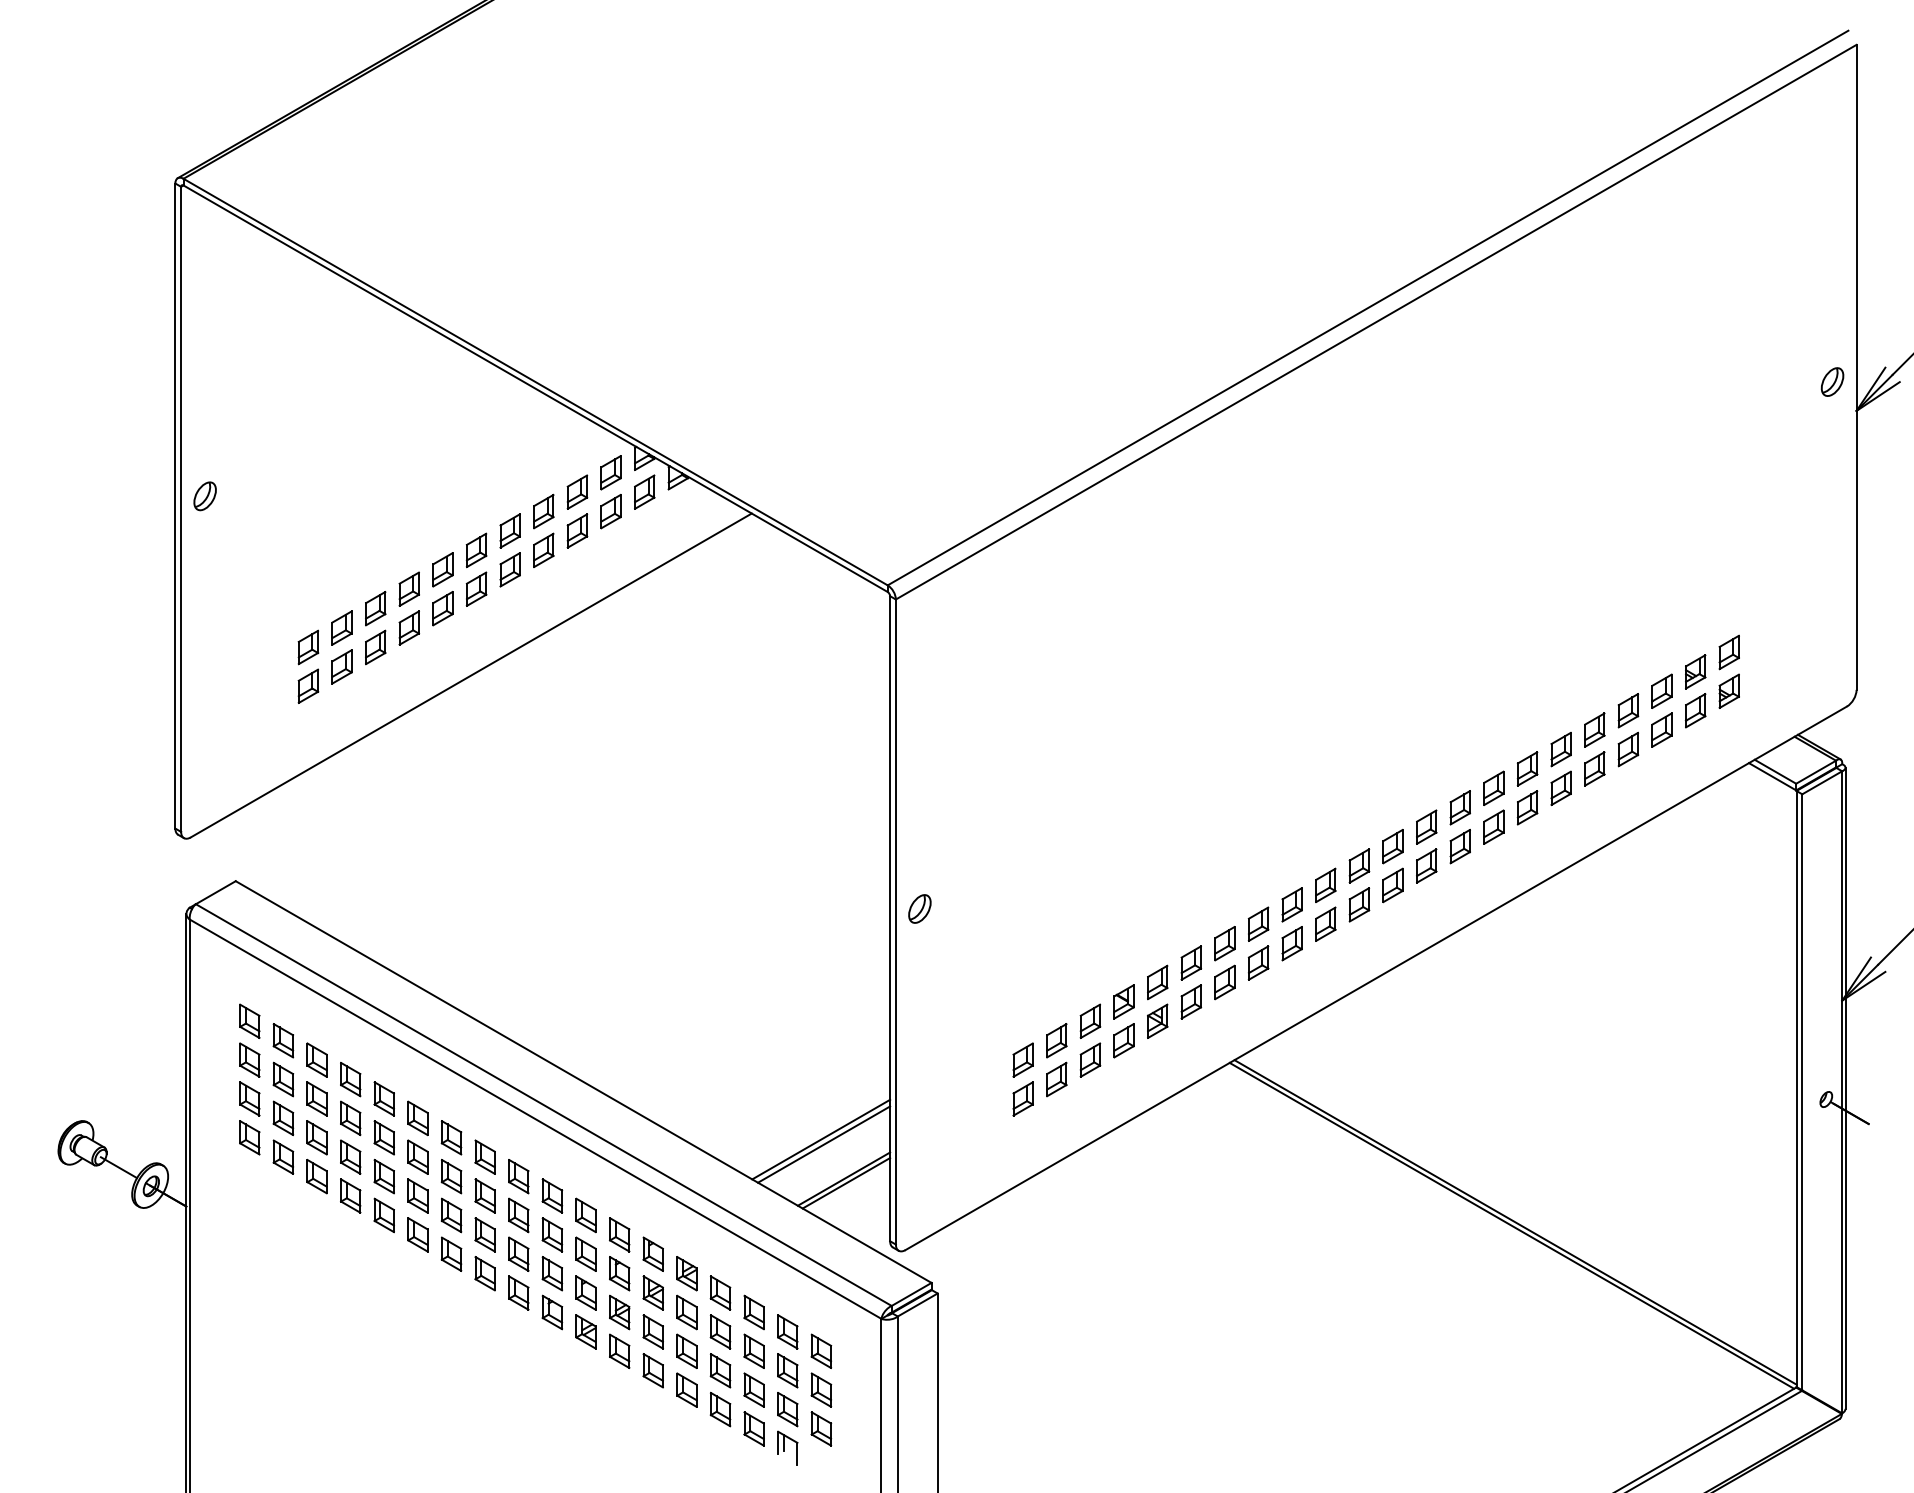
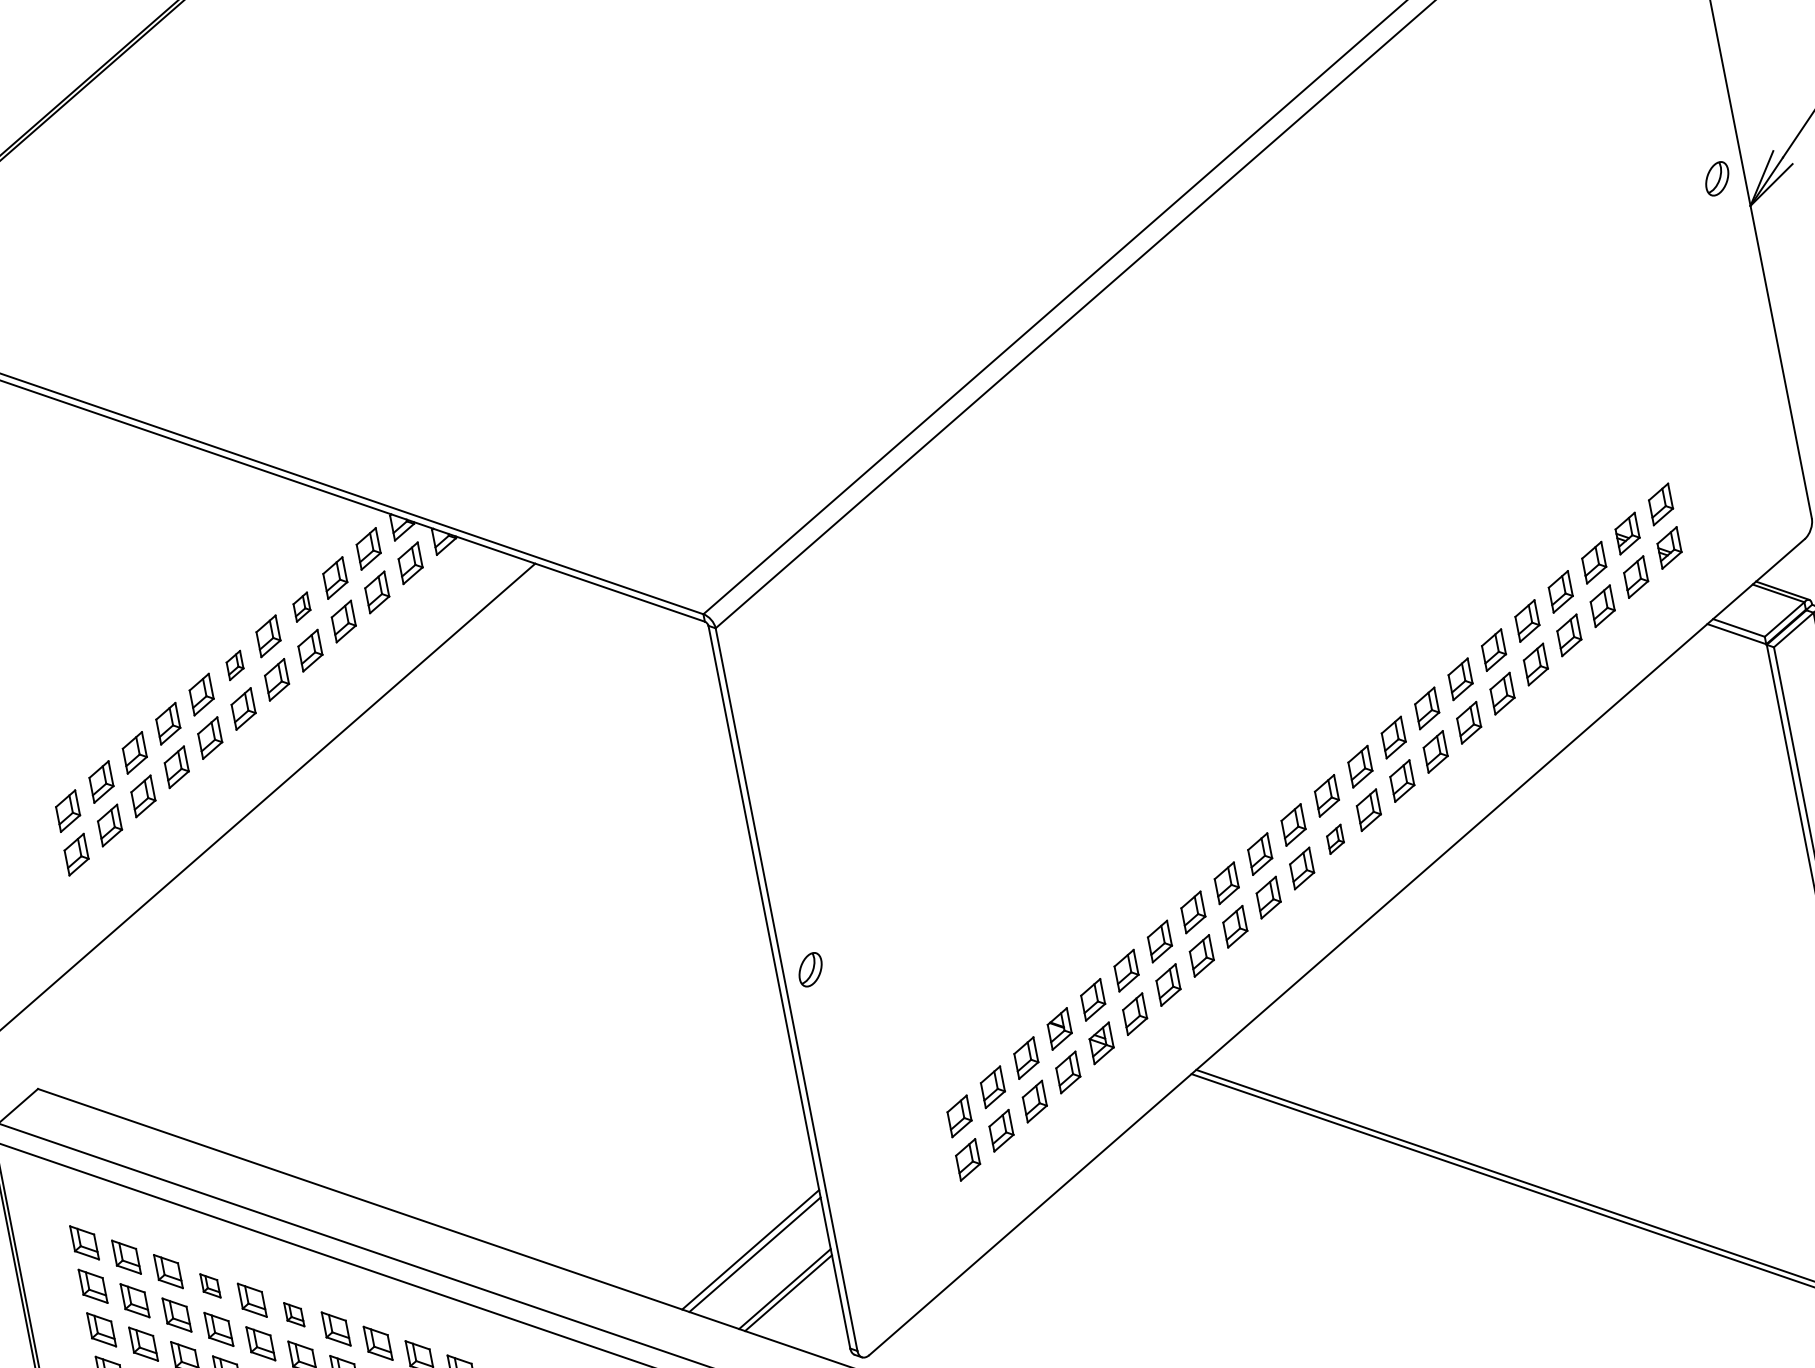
part: (543, 511) -> (301, 607), size x0.7
part: (476, 550) -> (235, 665), size x0.7
part: (1392, 885) -> (1334, 839), size x0.7
part: (350, 1079) -> (210, 1285), size x0.7
part: (417, 1118) -> (293, 1314), size x0.7

